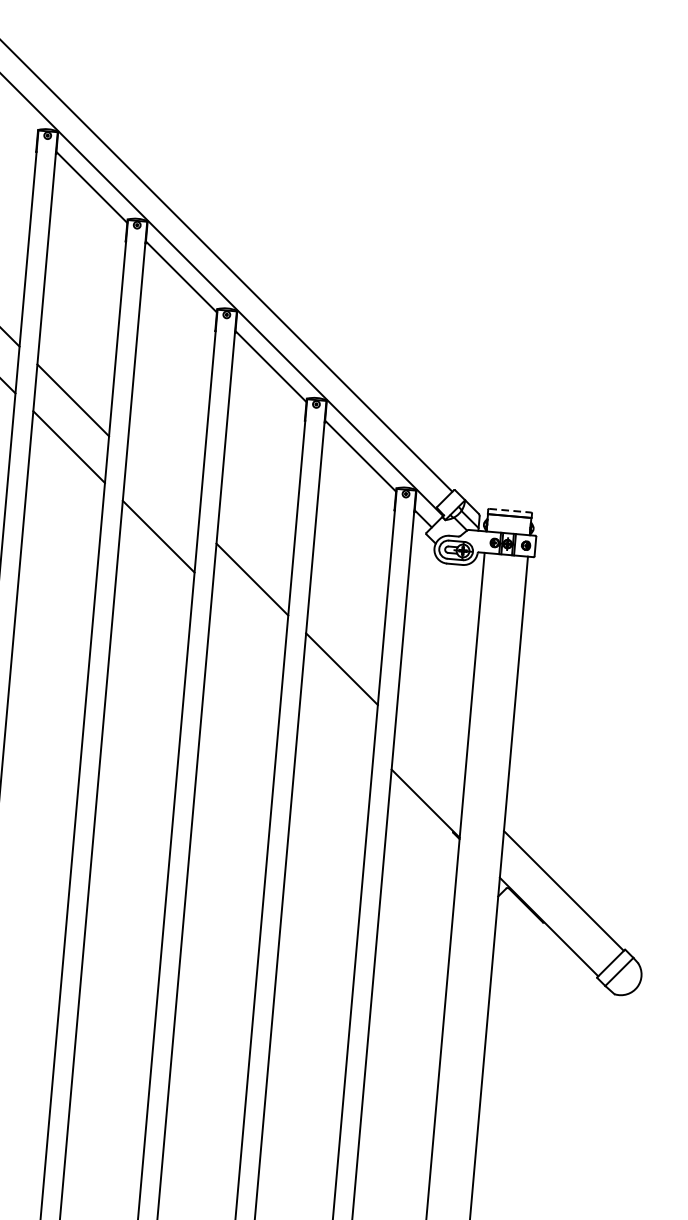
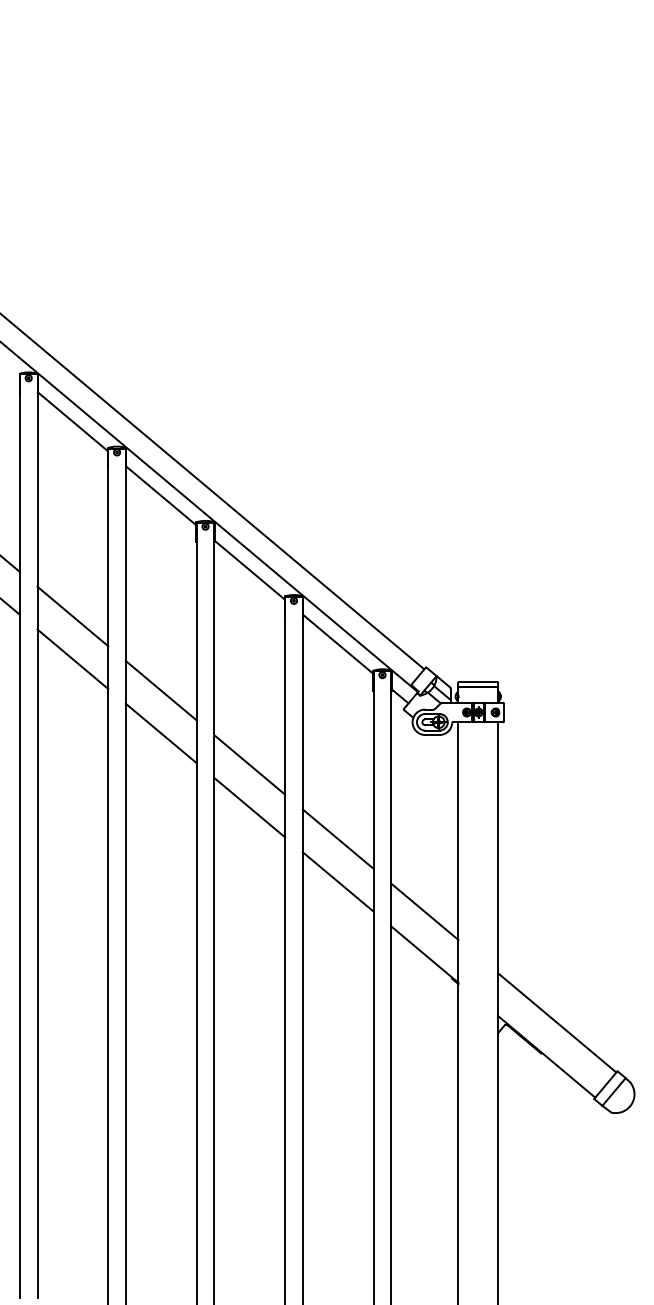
line: (161, 489) -> (160, 690), added
line: (510, 510) -> (478, 681), dashed -> solid
line: (248, 626) -> (249, 807), added
line: (337, 715) -> (337, 881), added
line: (429, 756) -> (424, 911), added

